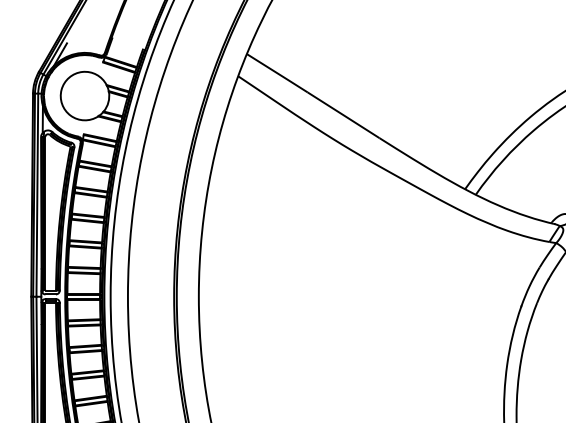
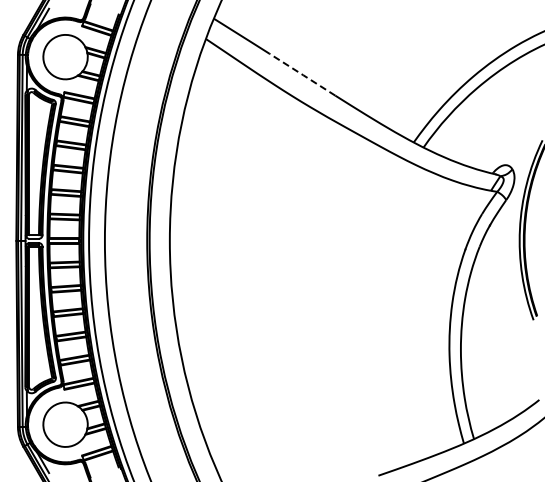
line: (343, 115) -> (302, 74), solid -> dashed

